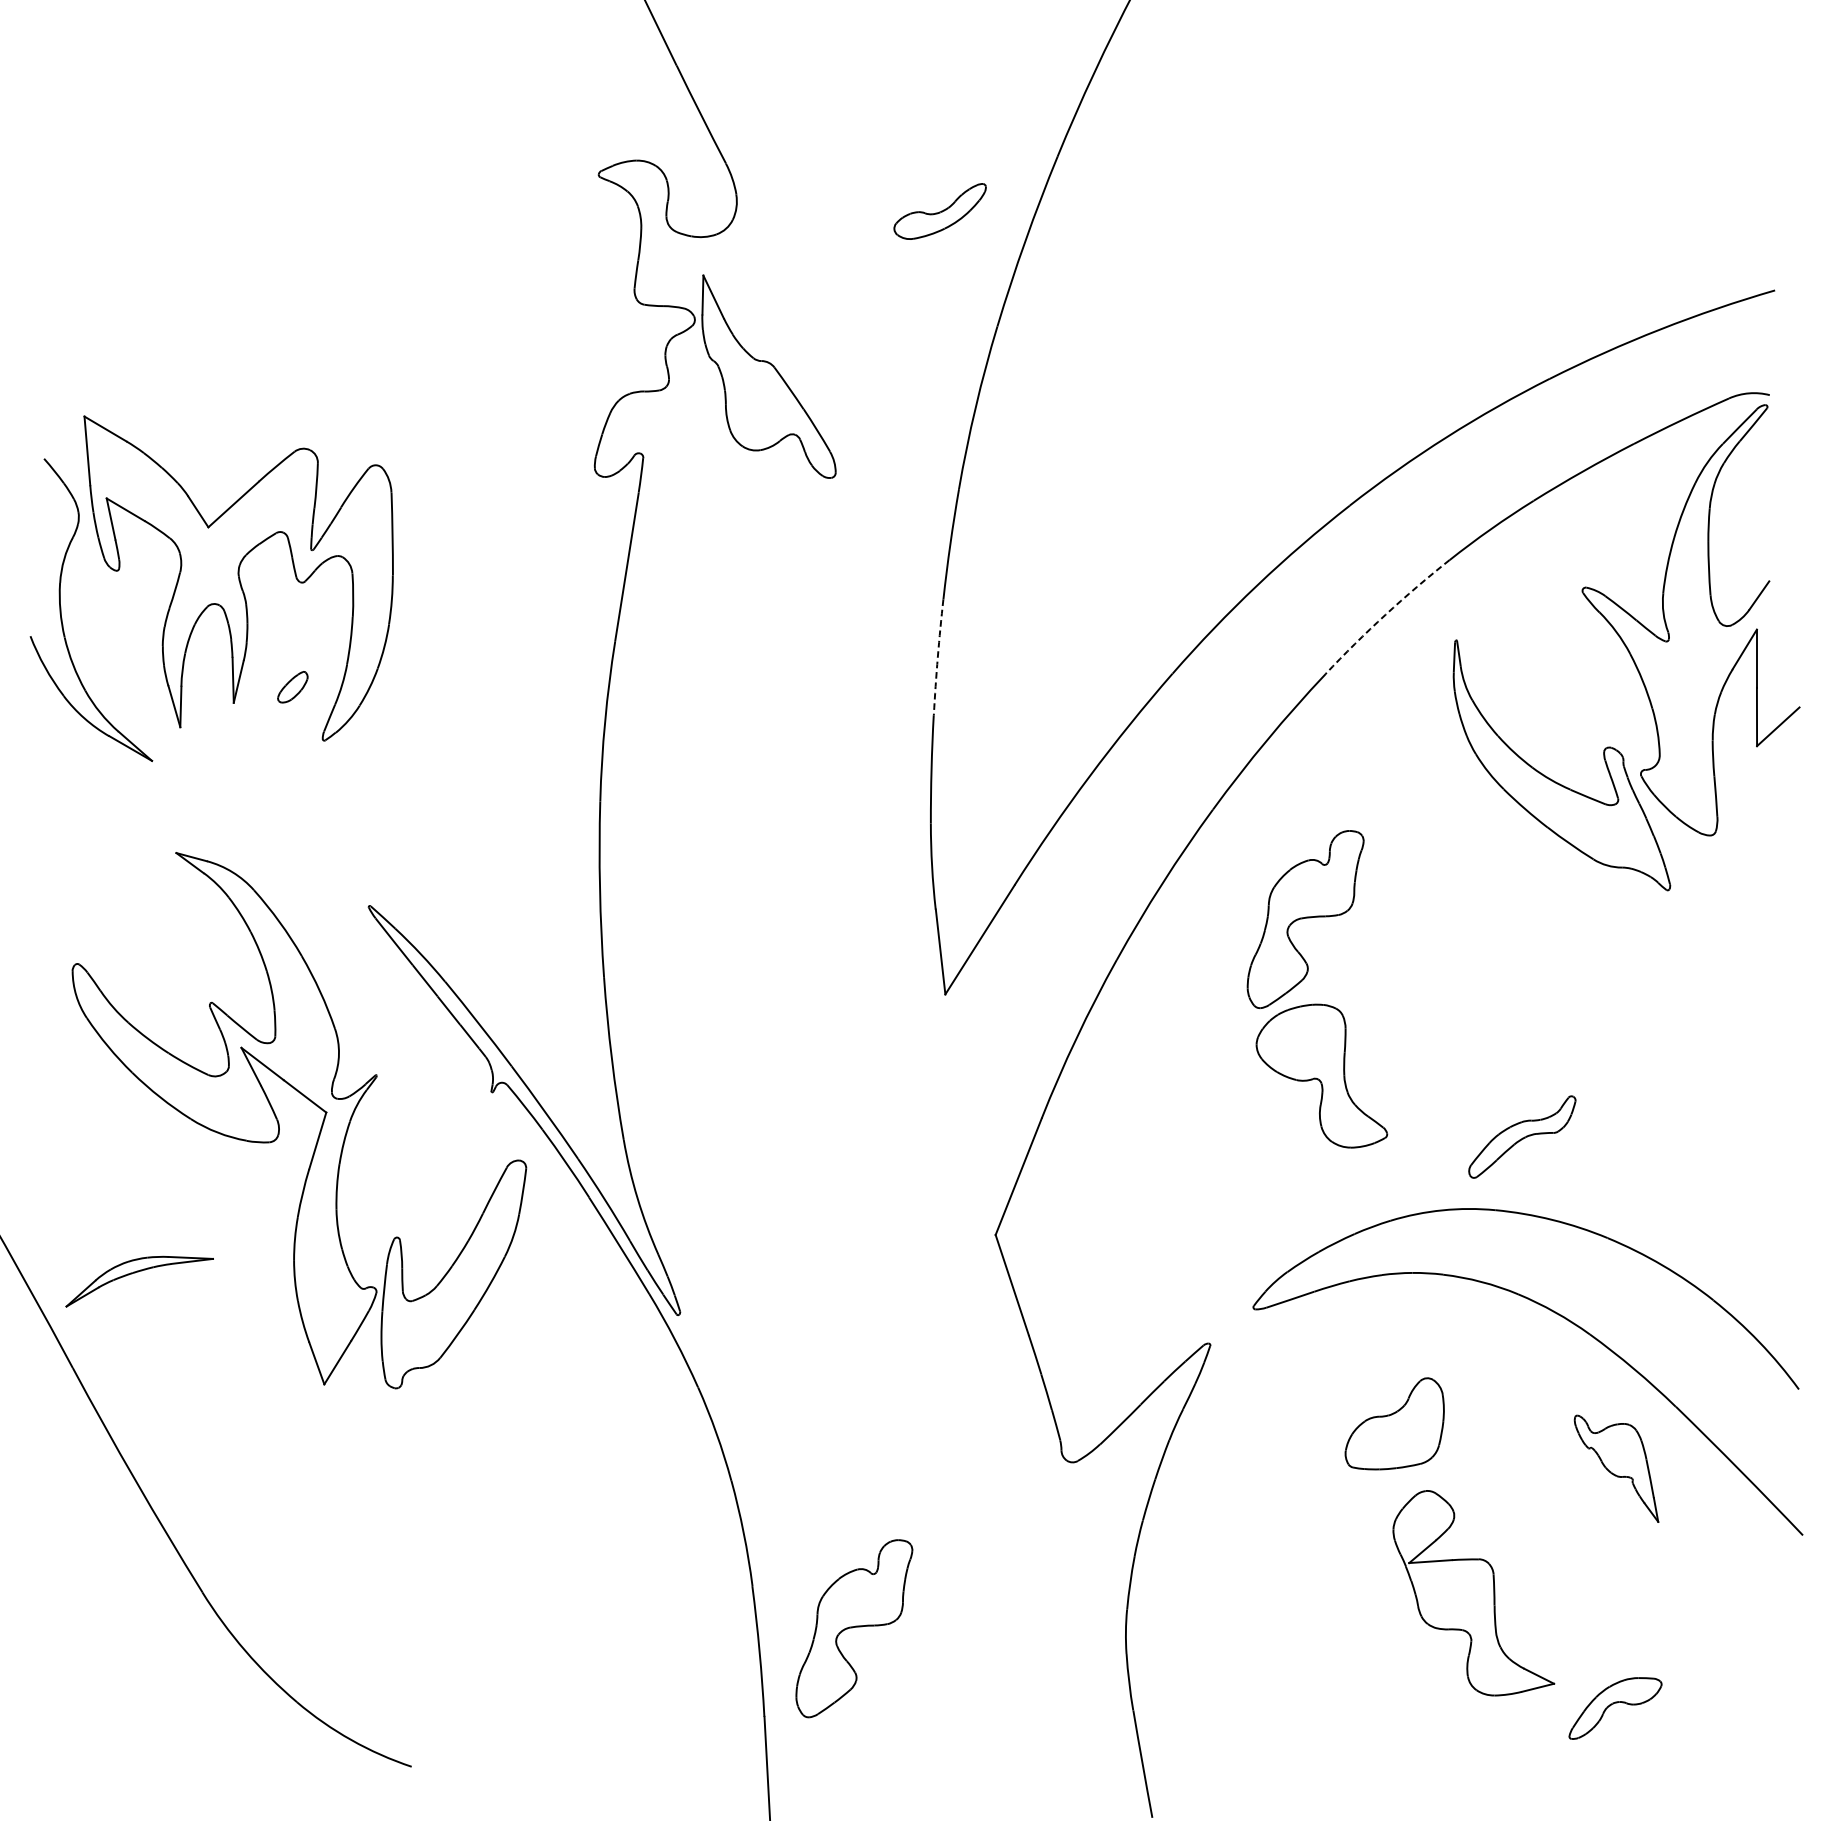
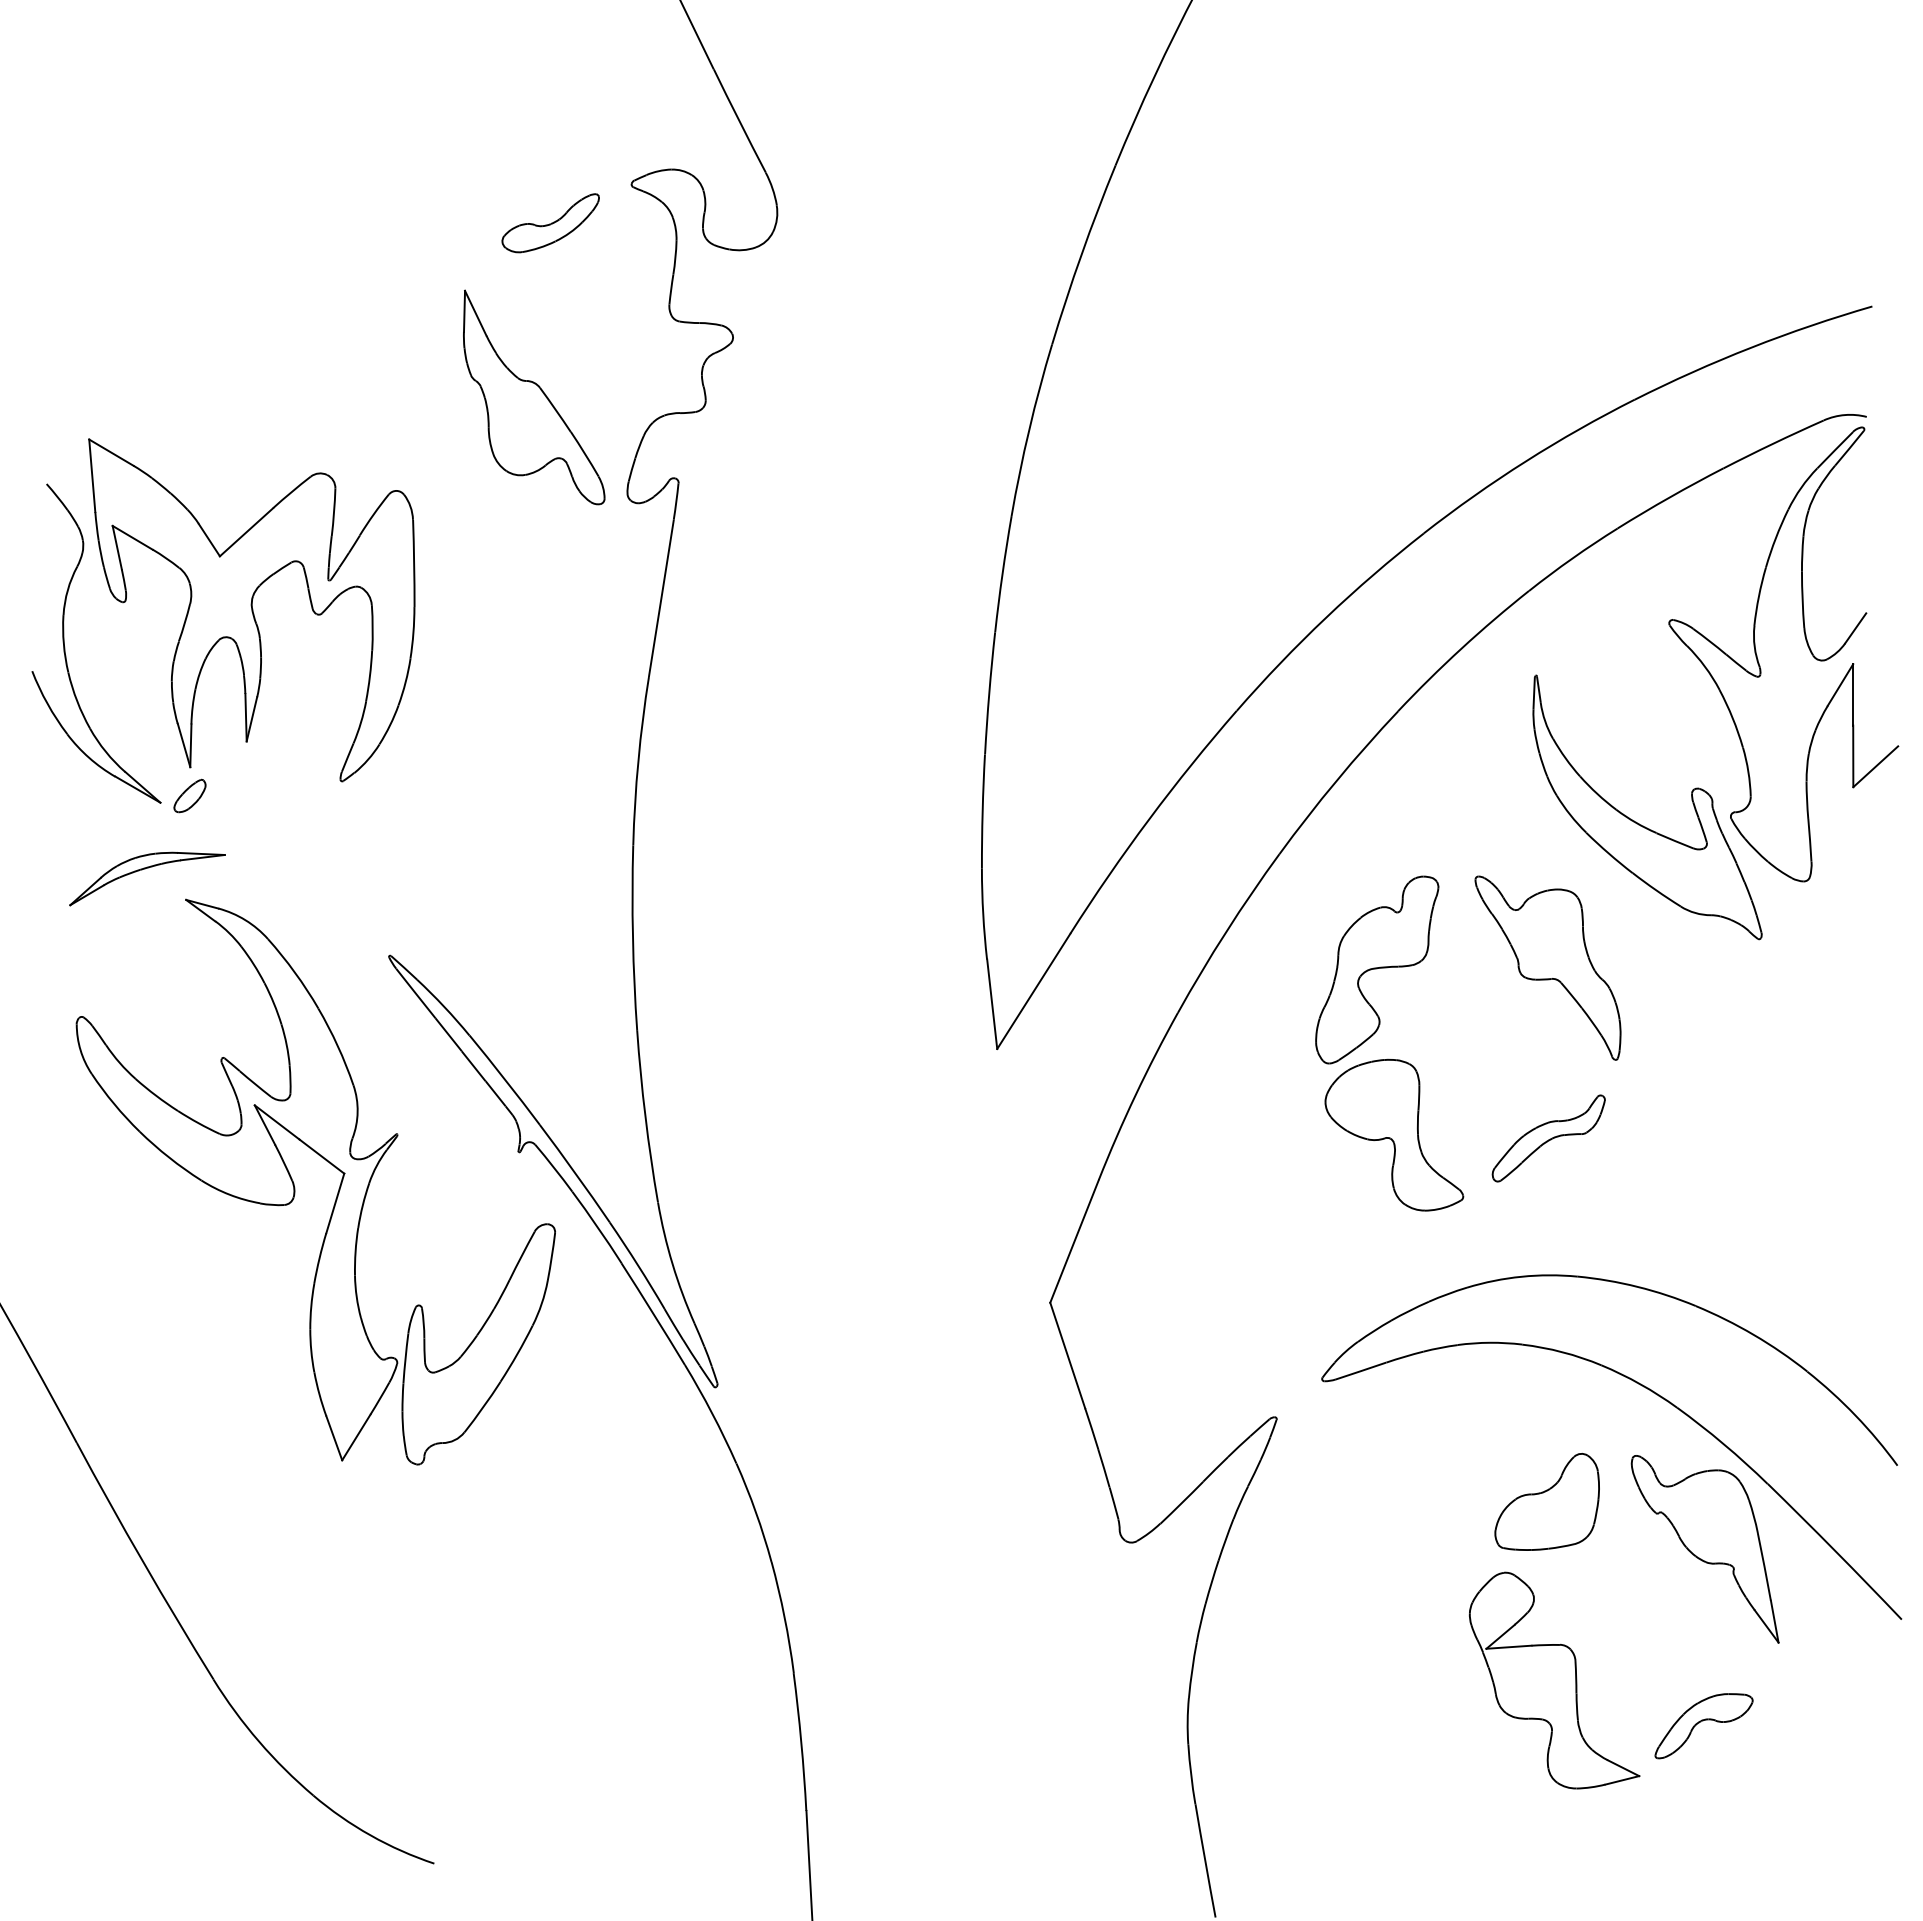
part: (939, 211) -> (550, 223), moved
part: (769, 376) -> (534, 397), moved
arc: (1385, 614) -> (1461, 648), dashed -> solid
arc: (938, 657) -> (989, 693), dashed -> solid
part: (292, 686) -> (189, 795), moved
part: (1467, 917) -> (1547, 967), added
part: (1522, 1137) -> (1548, 1138), moved
part: (137, 1272) -> (145, 869), moved
part: (1394, 1423) -> (1546, 1501), moved
part: (1615, 1468) -> (1704, 1549), size x1.67
part: (854, 1628) -> (901, 1717), removed
part: (1614, 1708) -> (1703, 1726), moved

